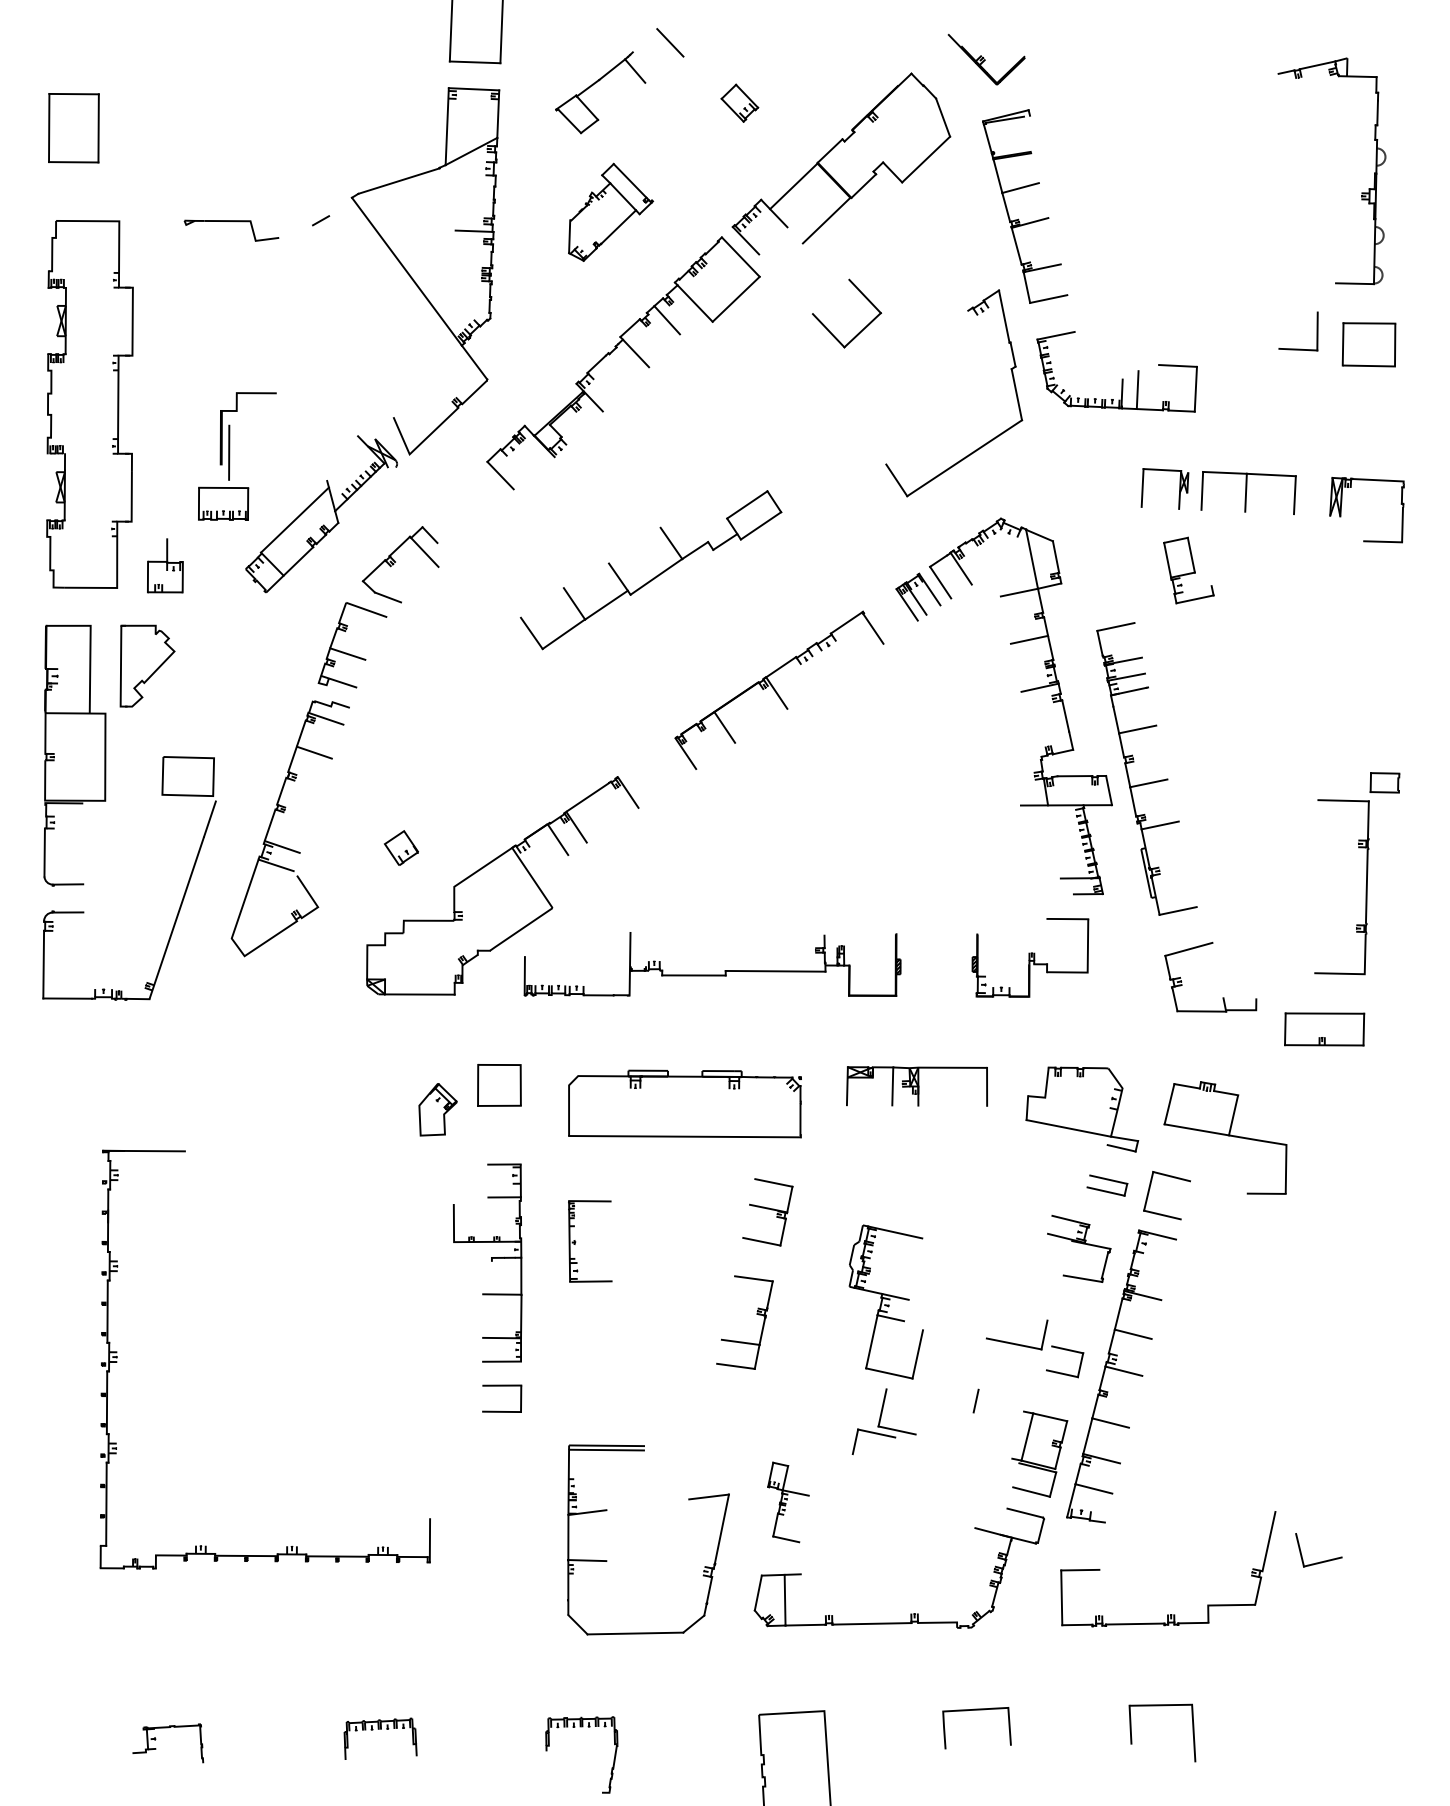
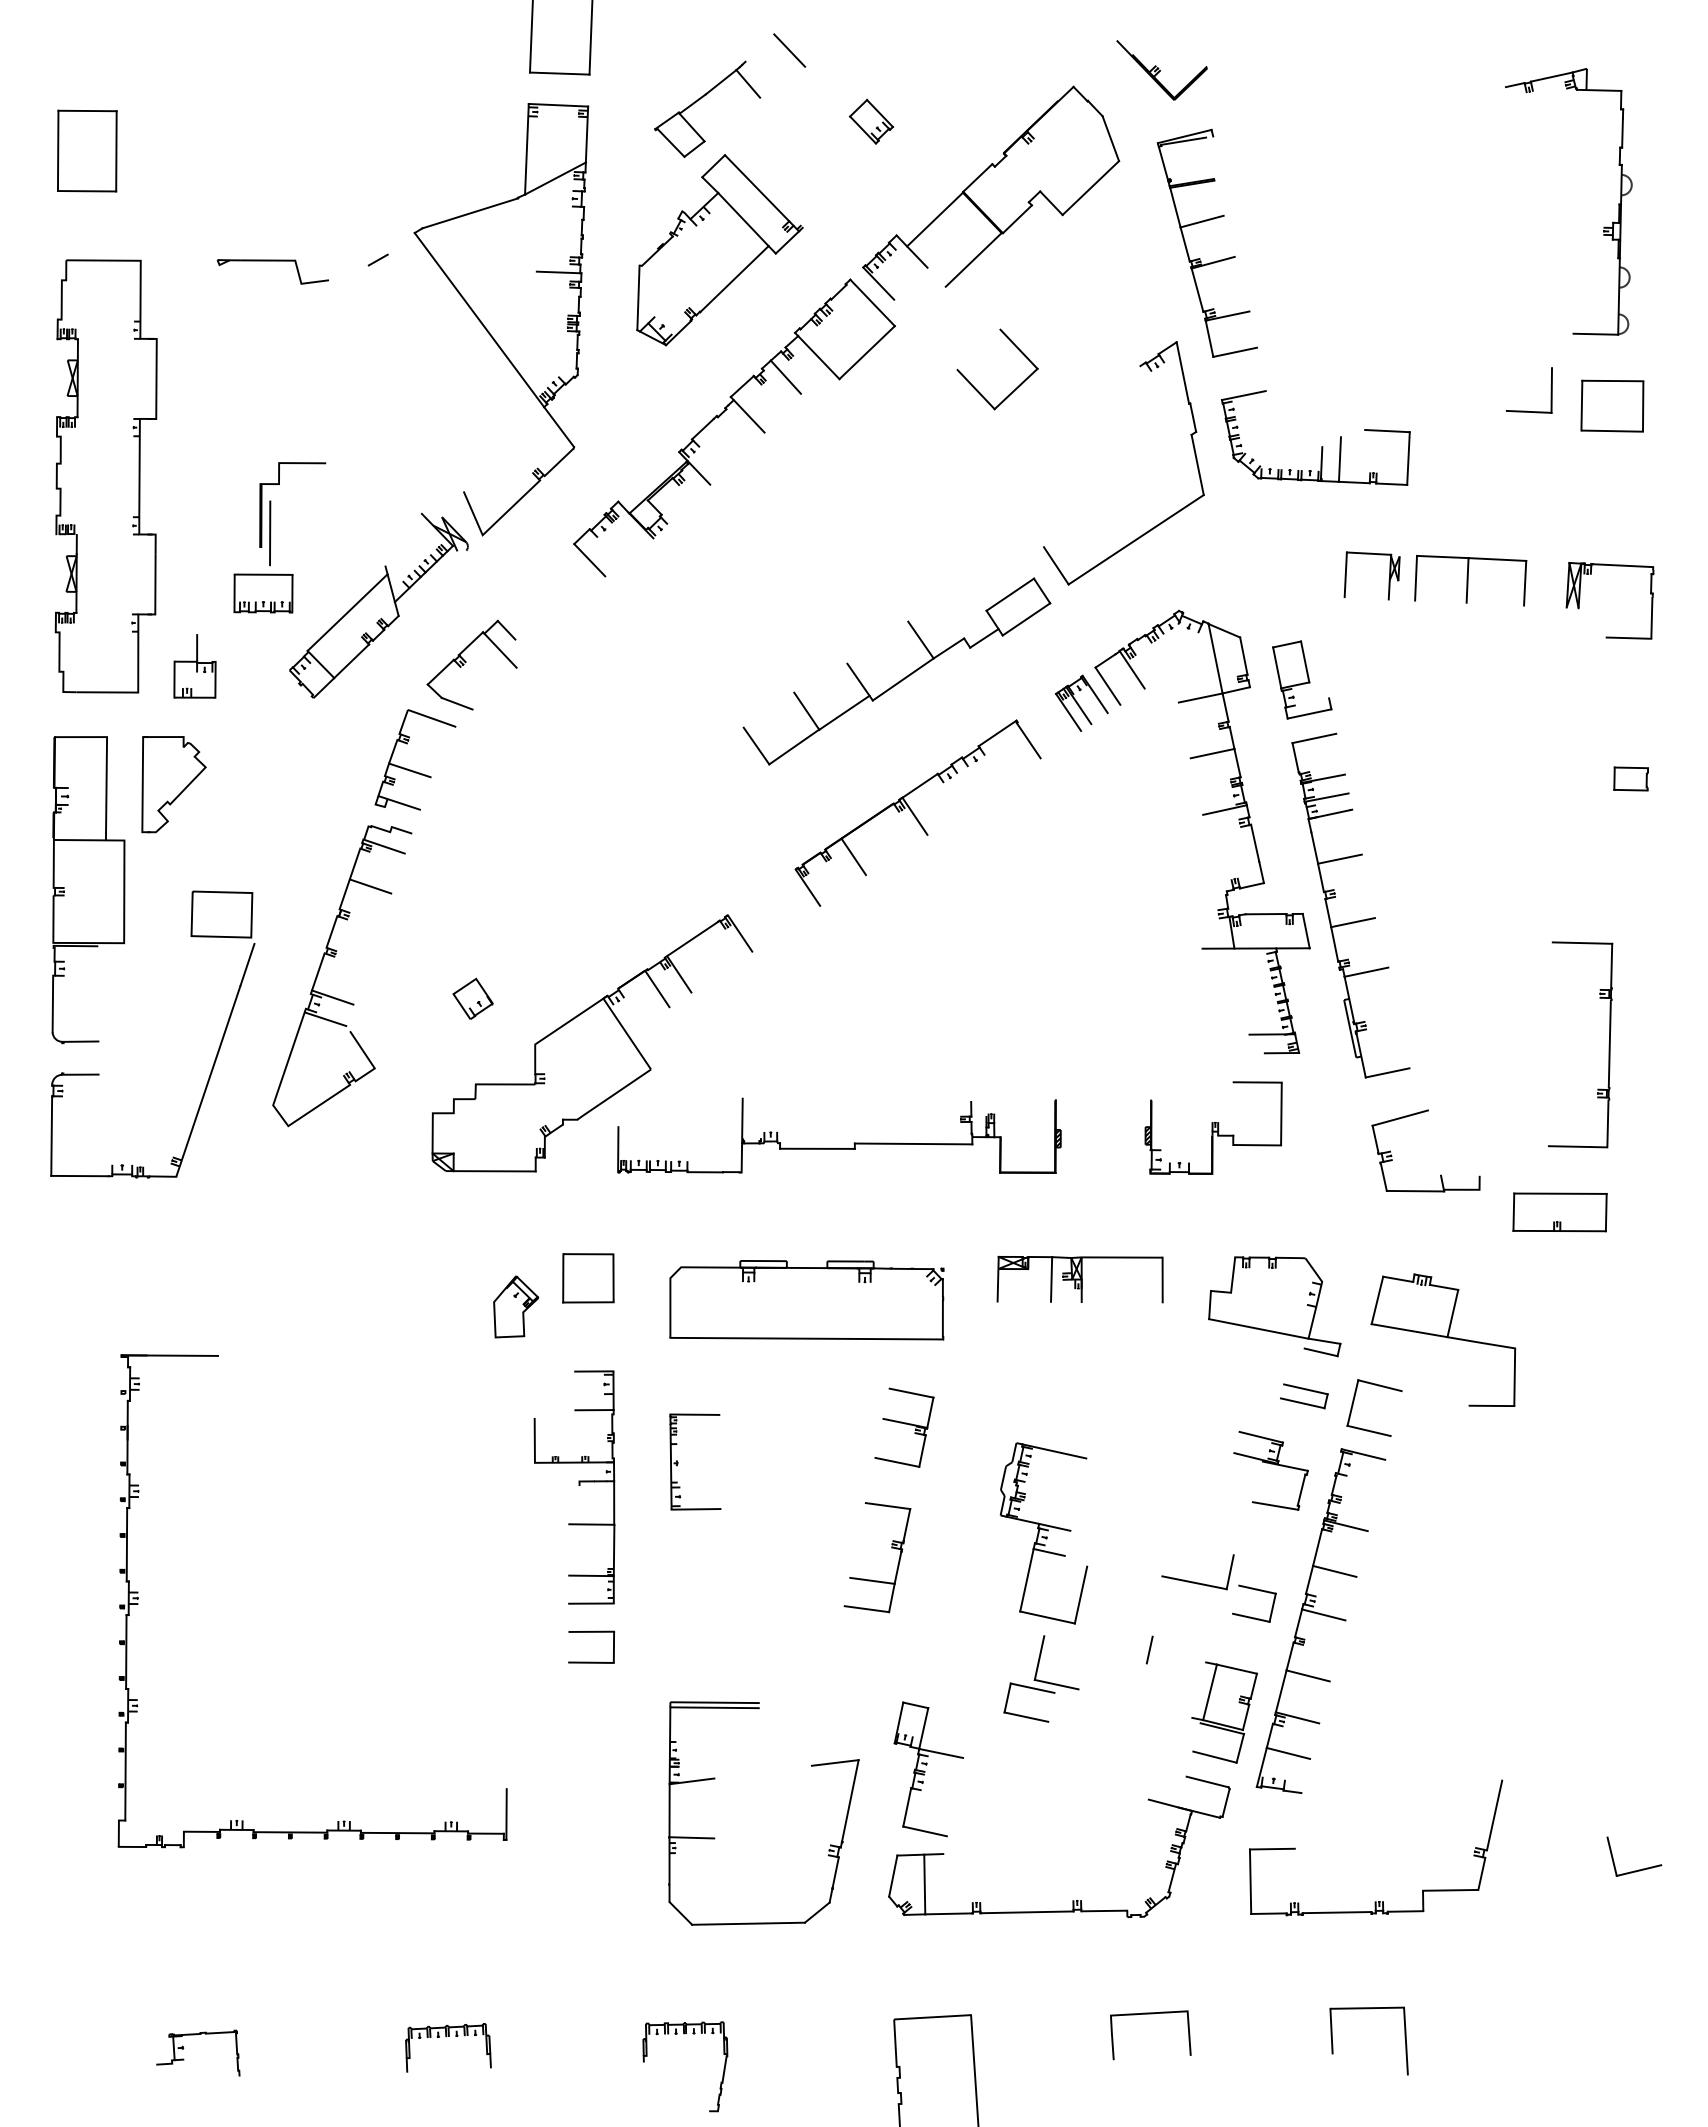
part: (610, 212) -> (719, 250), size x1.67
part: (1189, 570) -> (1302, 679), moved
part: (655, 576) -> (902, 678), moved
part: (1384, 782) -> (1630, 778), moved
line: (871, 1457) -> (1026, 1716), added
part: (788, 1502) -> (928, 1769), size x1.43
part: (1322, 1561) -> (1638, 1869), moved

